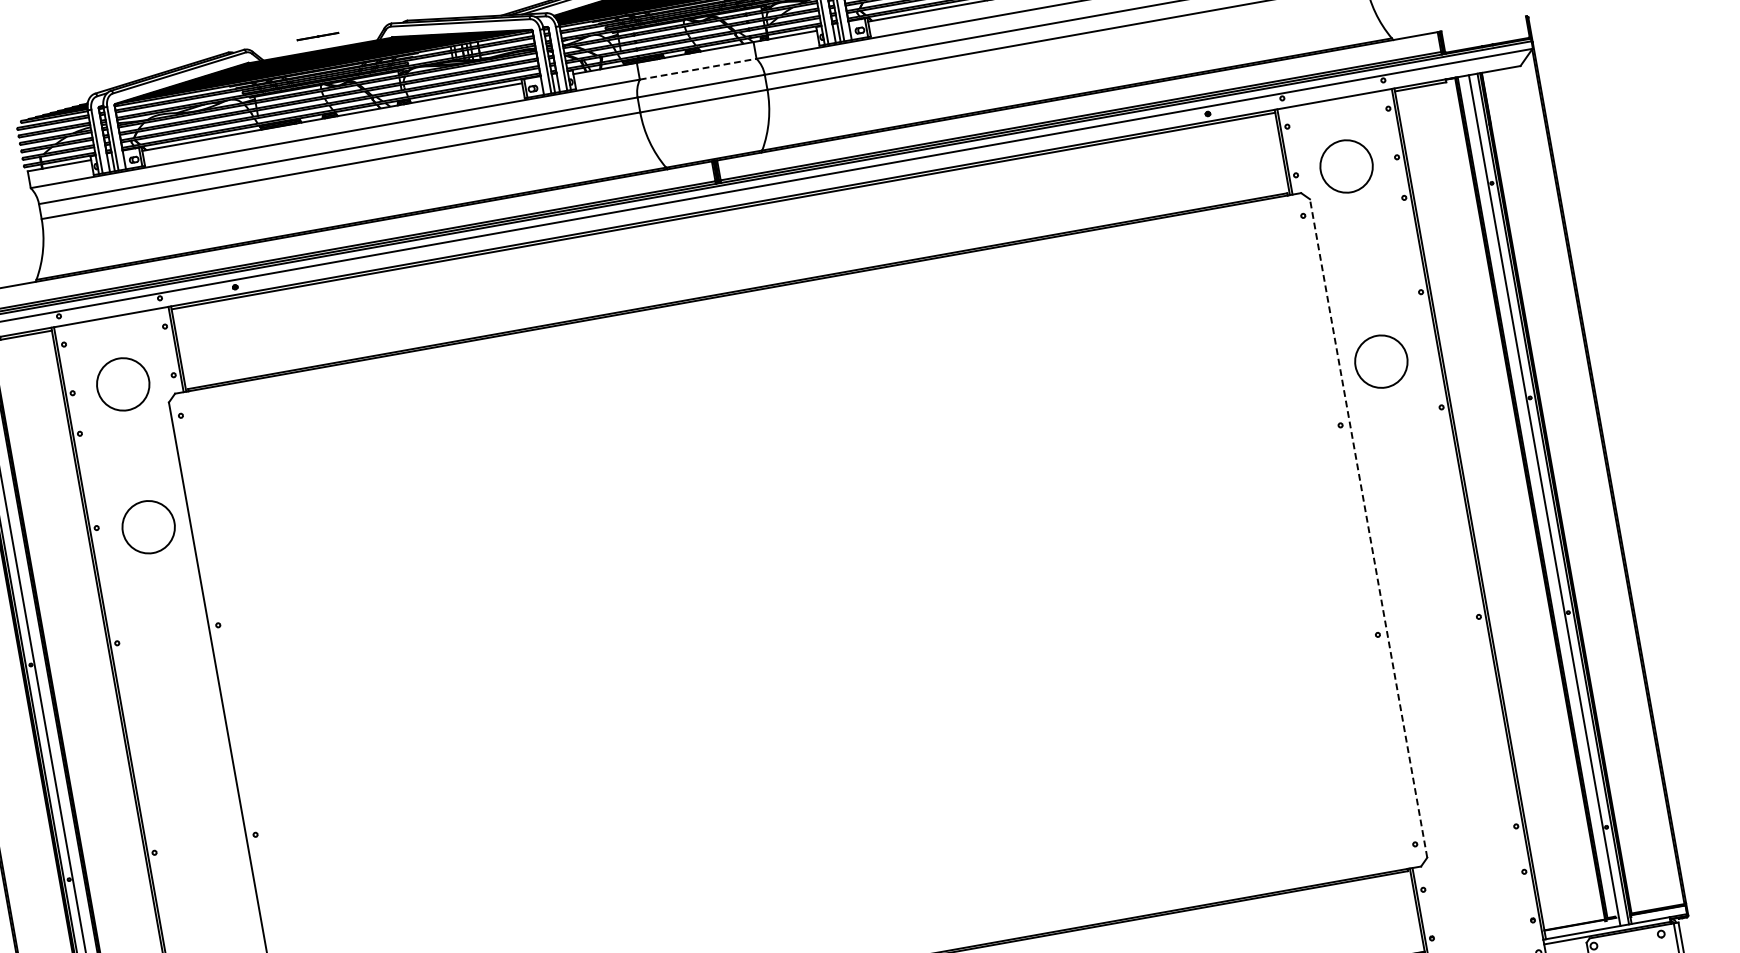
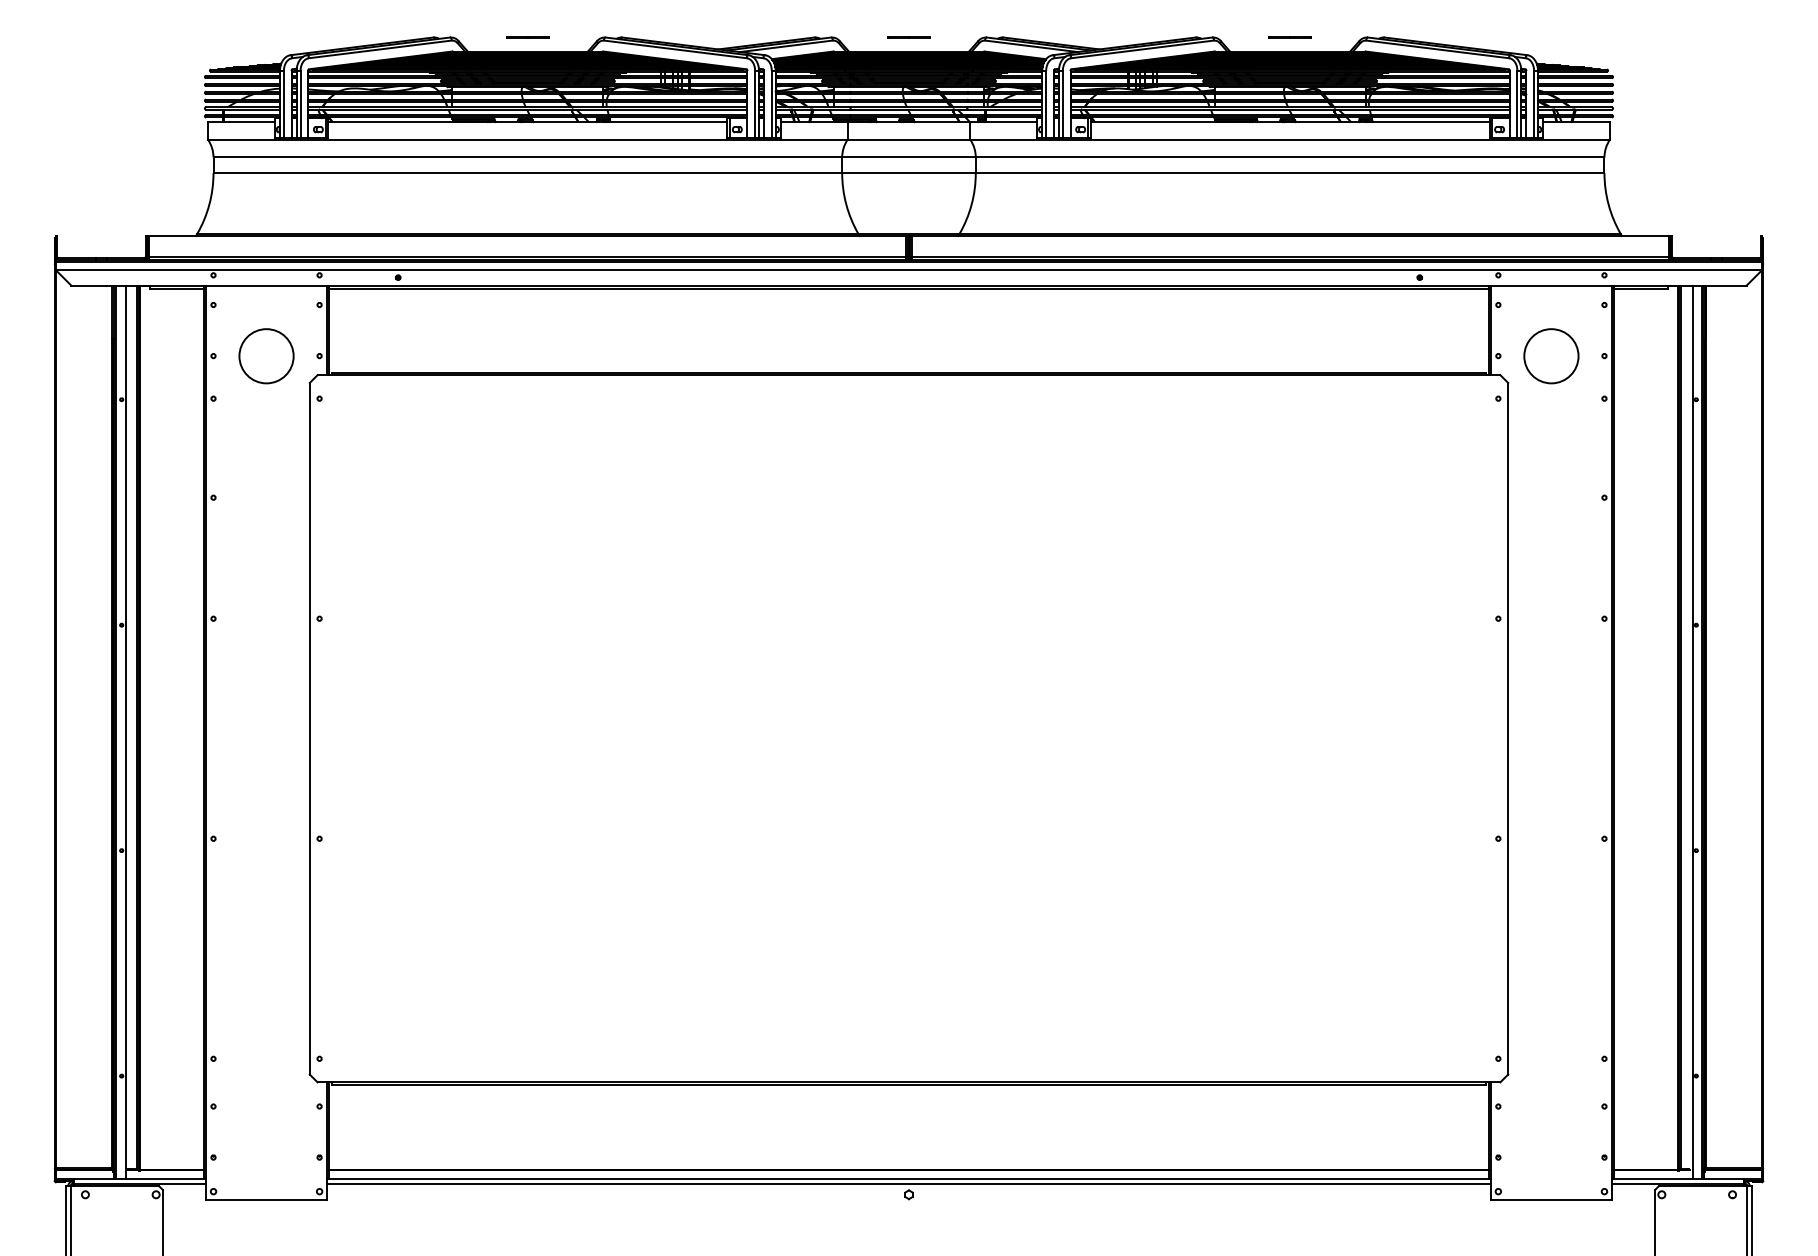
line: (698, 68) -> (909, 139), dashed -> solid
circle: (1381, 361) -> (1551, 561), removed
circle: (148, 527) -> (266, 506), removed
line: (1368, 528) -> (1508, 728), dashed -> solid

